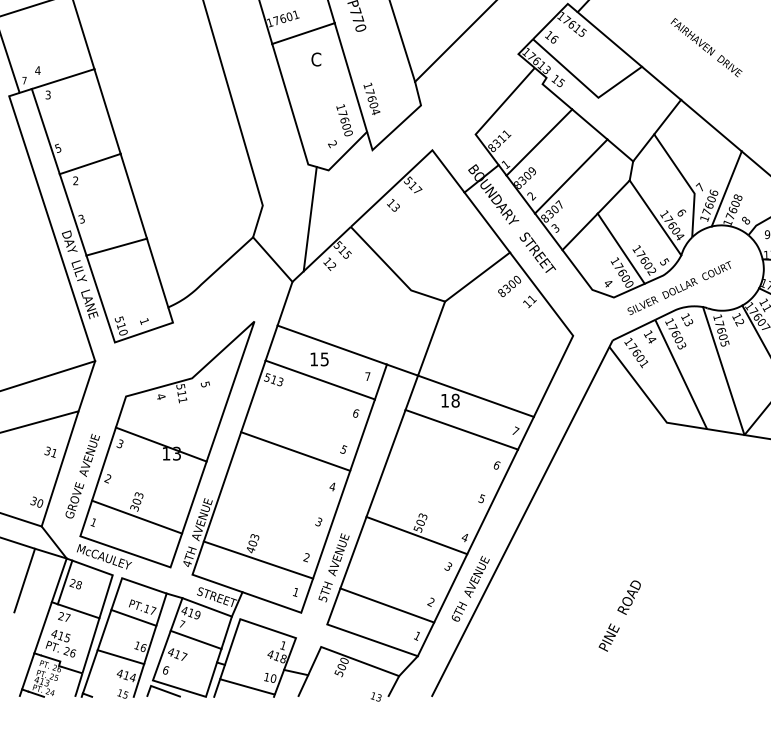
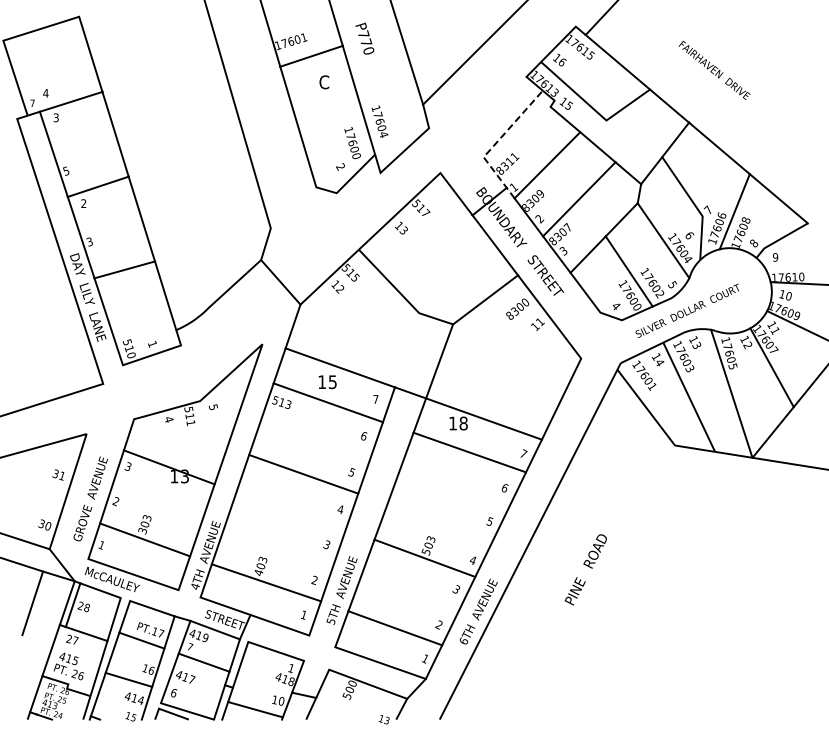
line: (487, 120) -> (495, 143), solid -> dashed
line: (309, 218) -> (317, 241), removed
line: (86, 385) -> (94, 408), removed
text: (619, 615) -> (585, 569), moved

